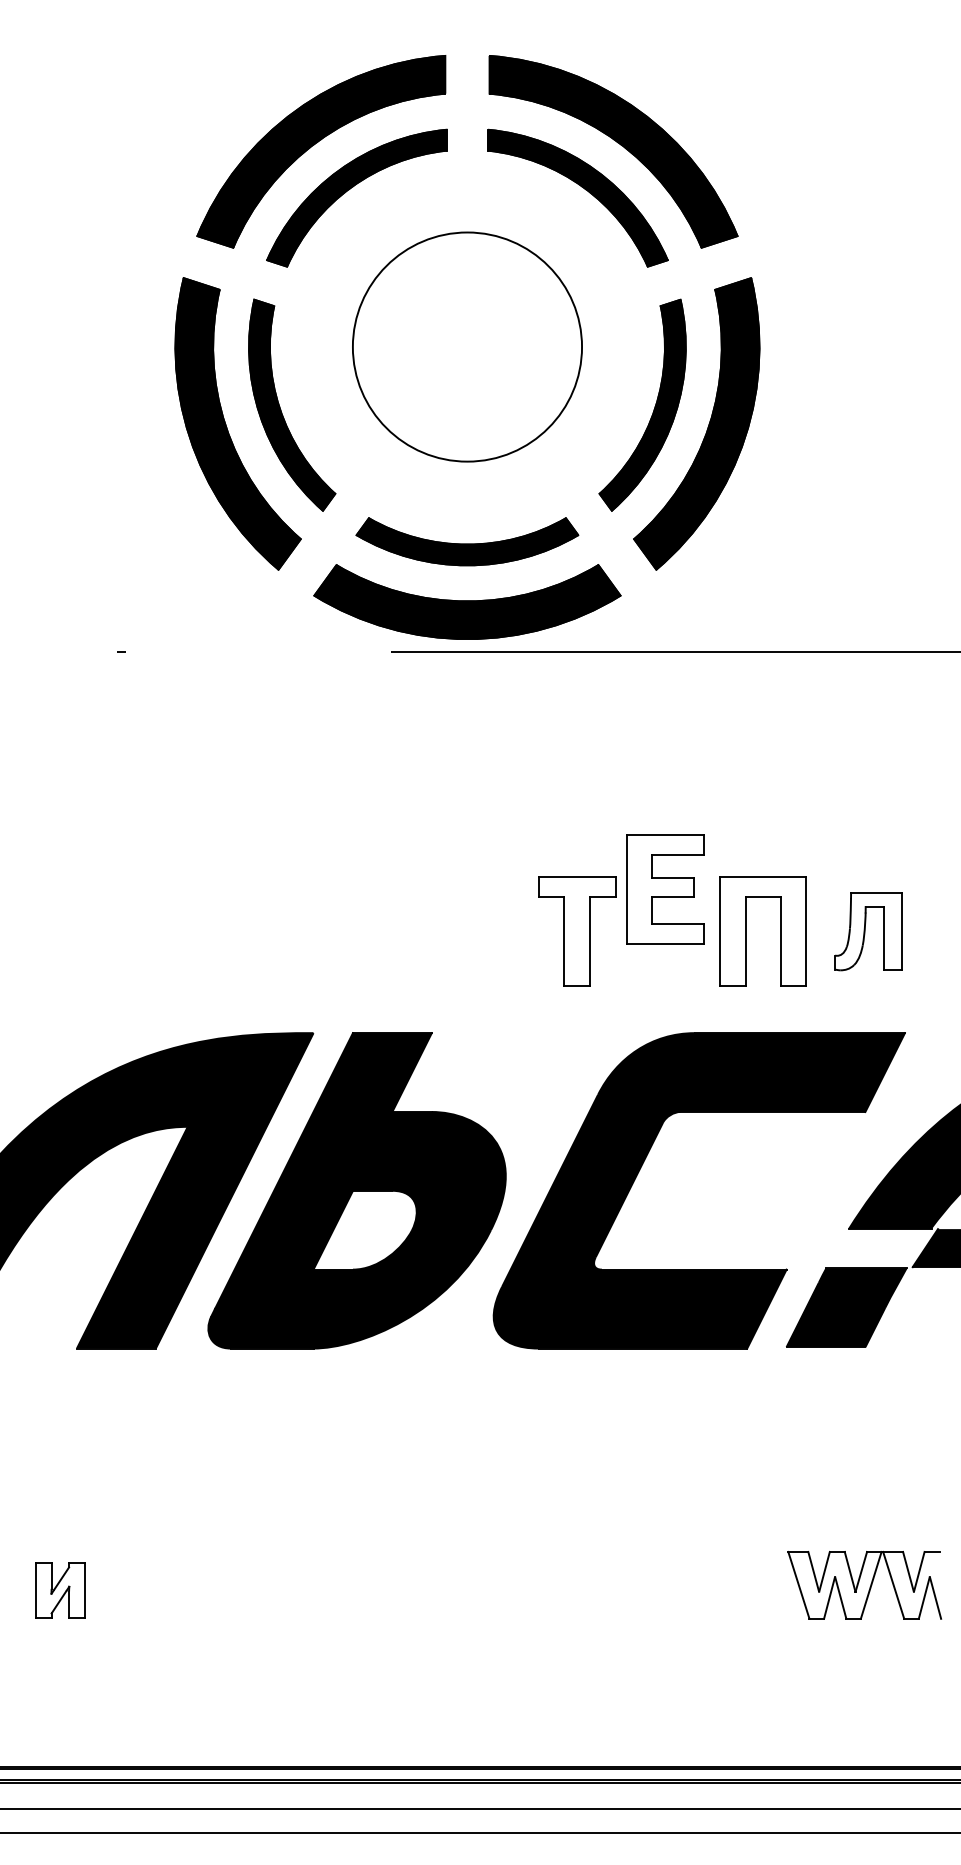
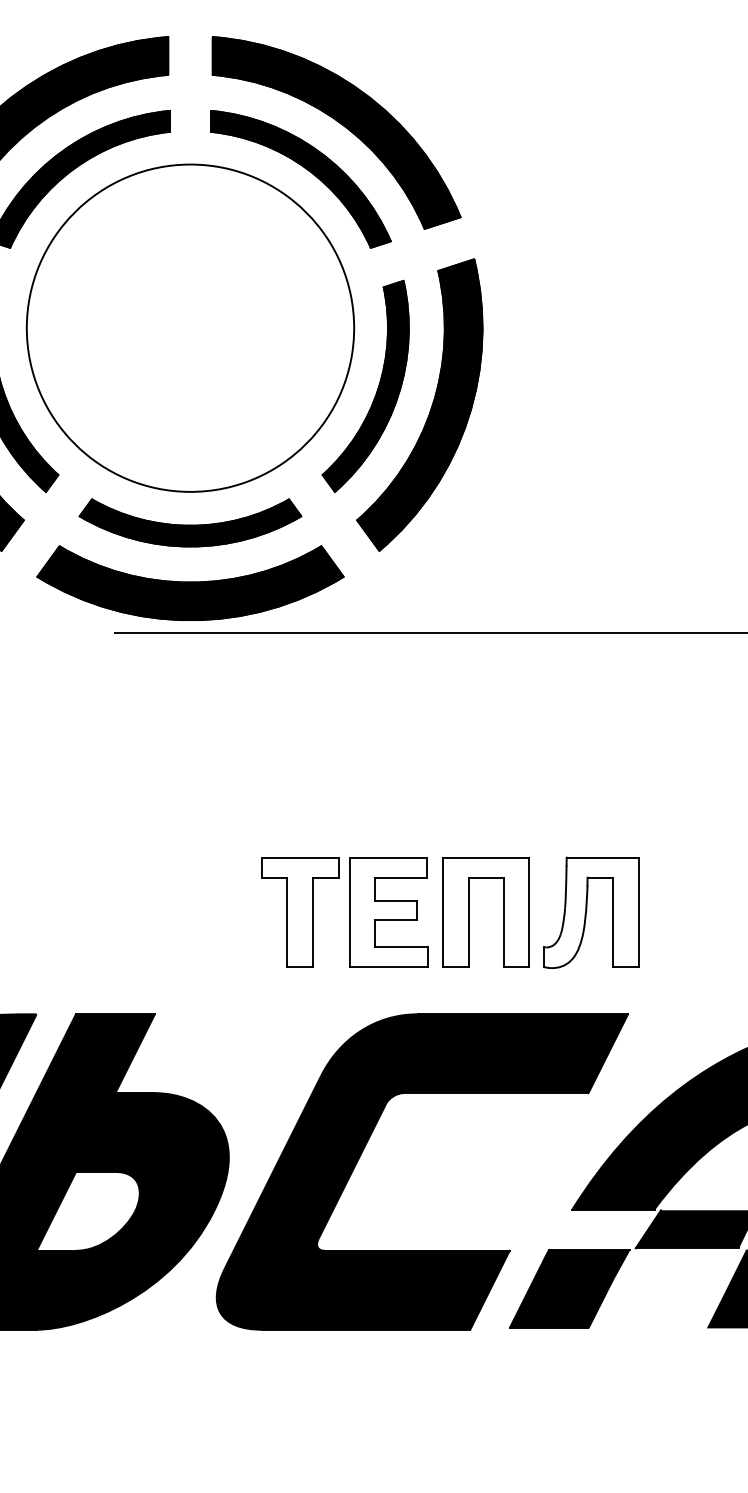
circle: (467, 346) -> (190, 327), size x1.43
part: (665, 889) -> (388, 912), moved
part: (868, 931) -> (591, 912), size x1.43

